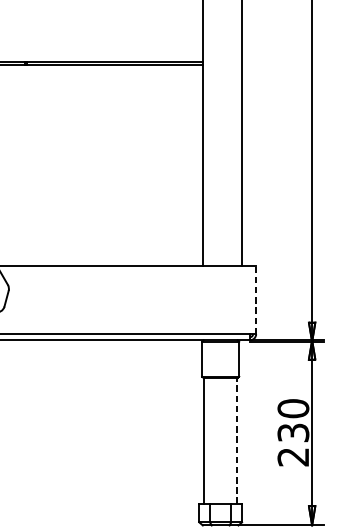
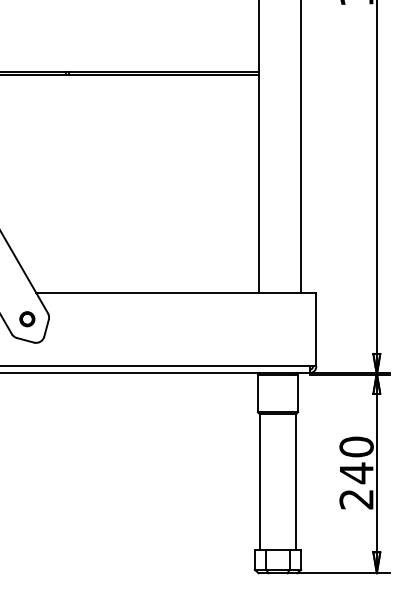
line: (256, 299) -> (316, 329), dashed -> solid
text: (293, 433) -> (356, 473), 230 -> 240
line: (236, 440) -> (295, 481), dashed -> solid

